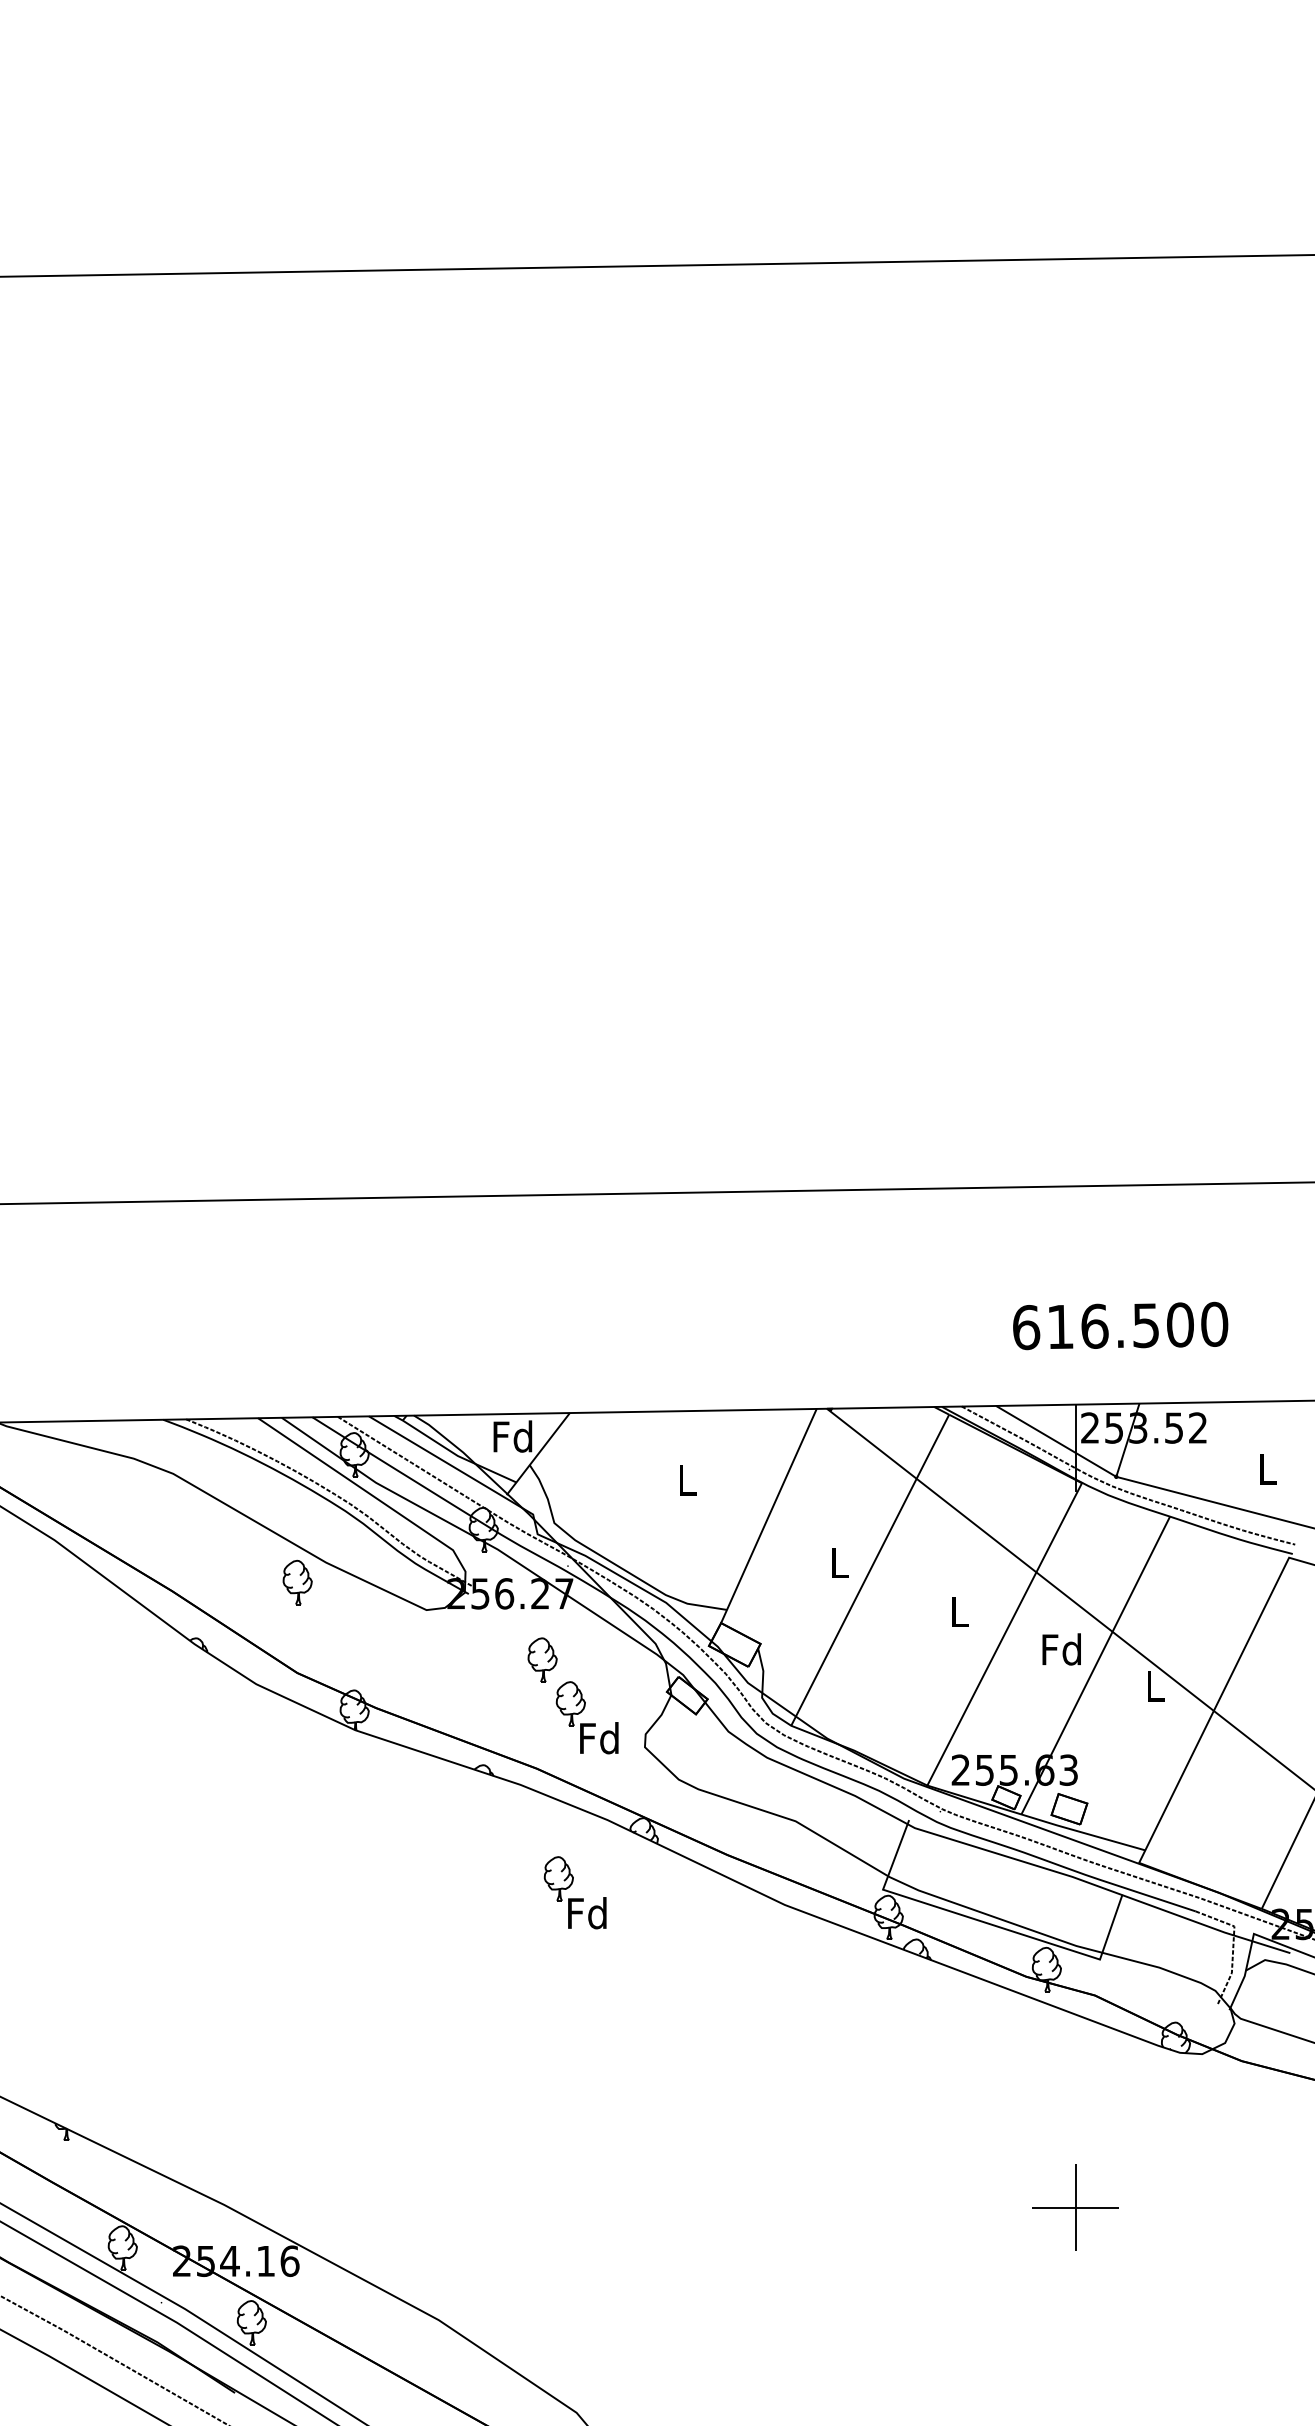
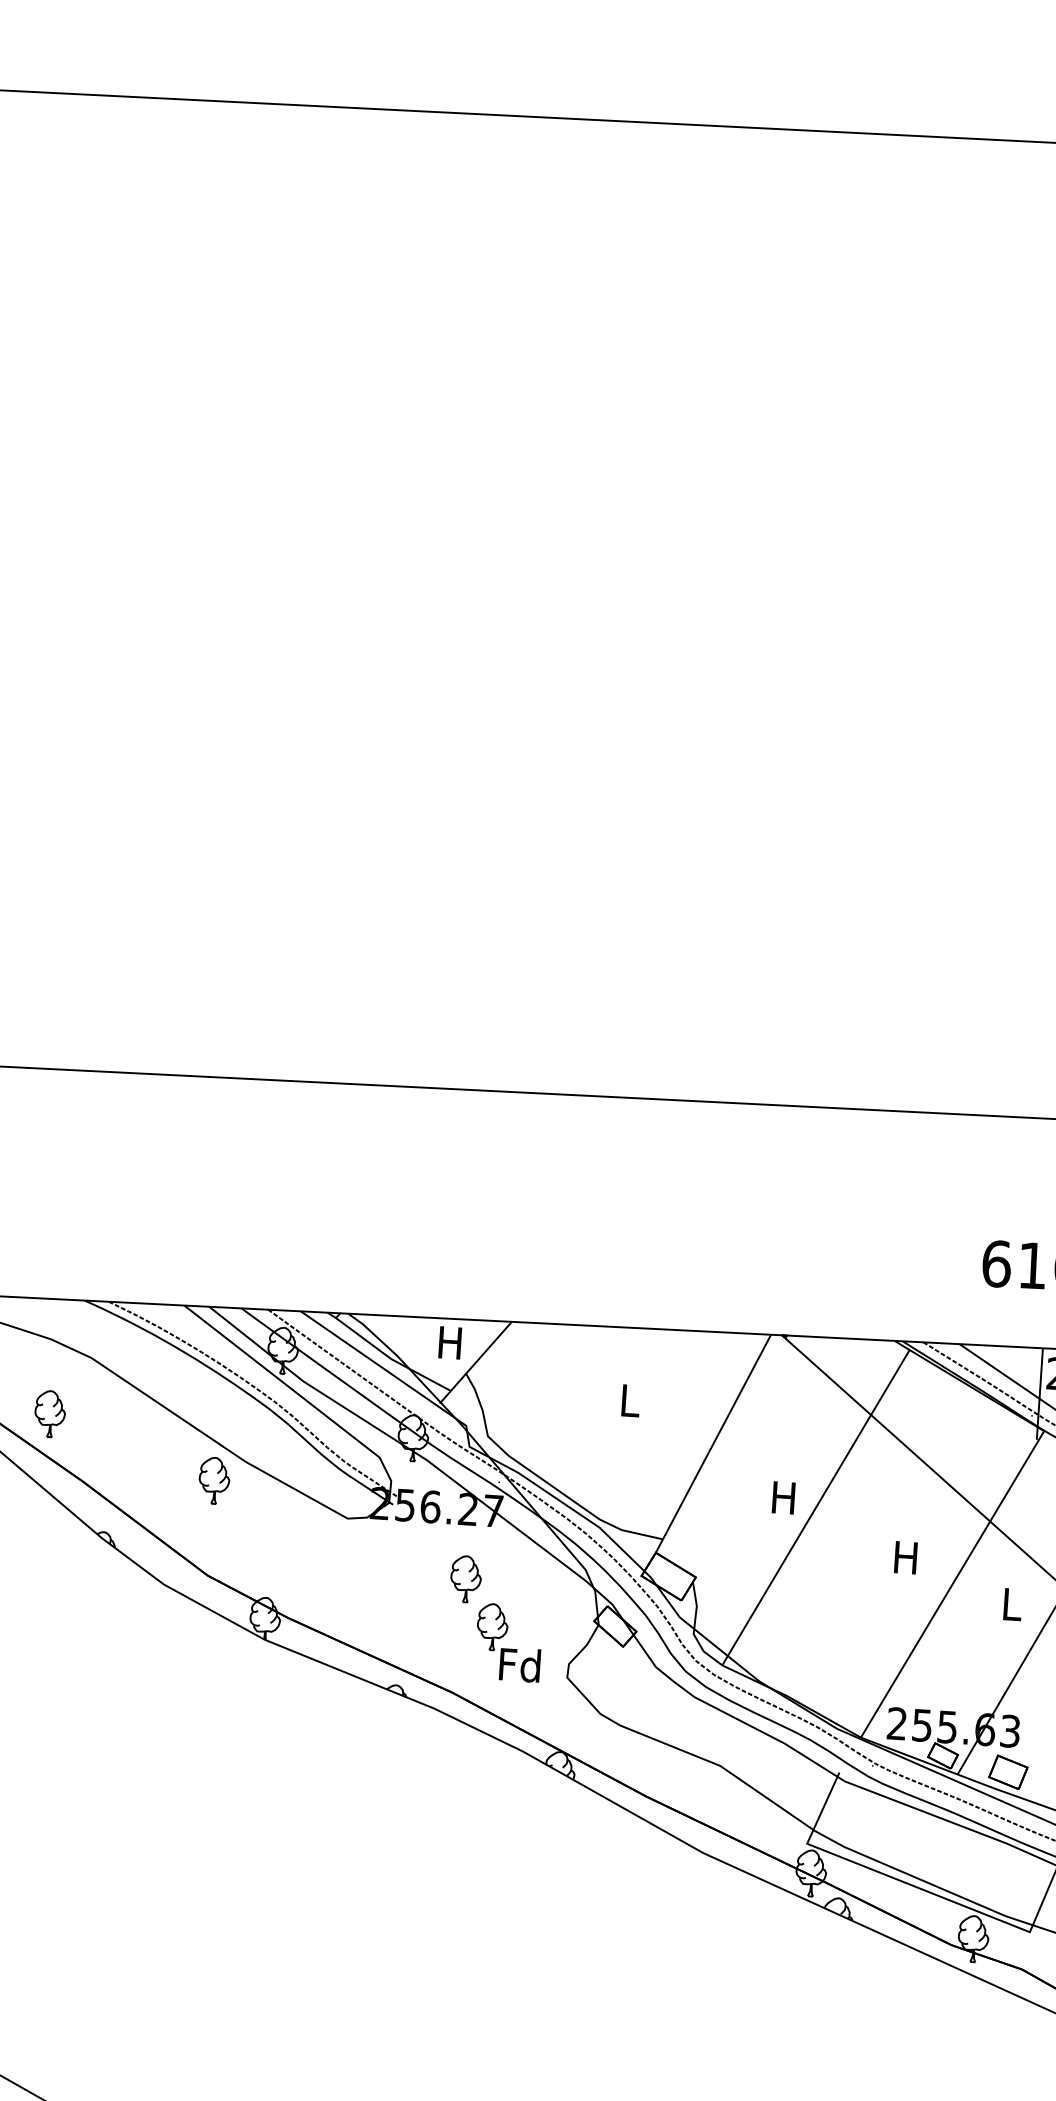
text: (512, 1436) -> (449, 1342), Fd -> H
part: (137, 1529) -> (50, 1413), added
text: (839, 1562) -> (784, 1497), L -> H
text: (958, 1611) -> (905, 1557), L -> H
text: (1061, 1649) -> (1011, 1604), Fd -> L
part: (574, 1892) -> (483, 1825), removed

